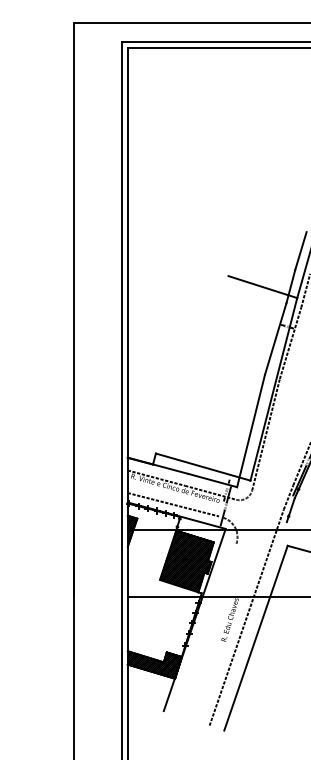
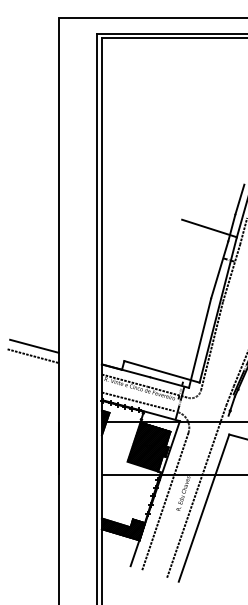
line: (43, 433) -> (34, 345), added
line: (40, 447) -> (32, 356), added
line: (207, 629) -> (165, 501), added

